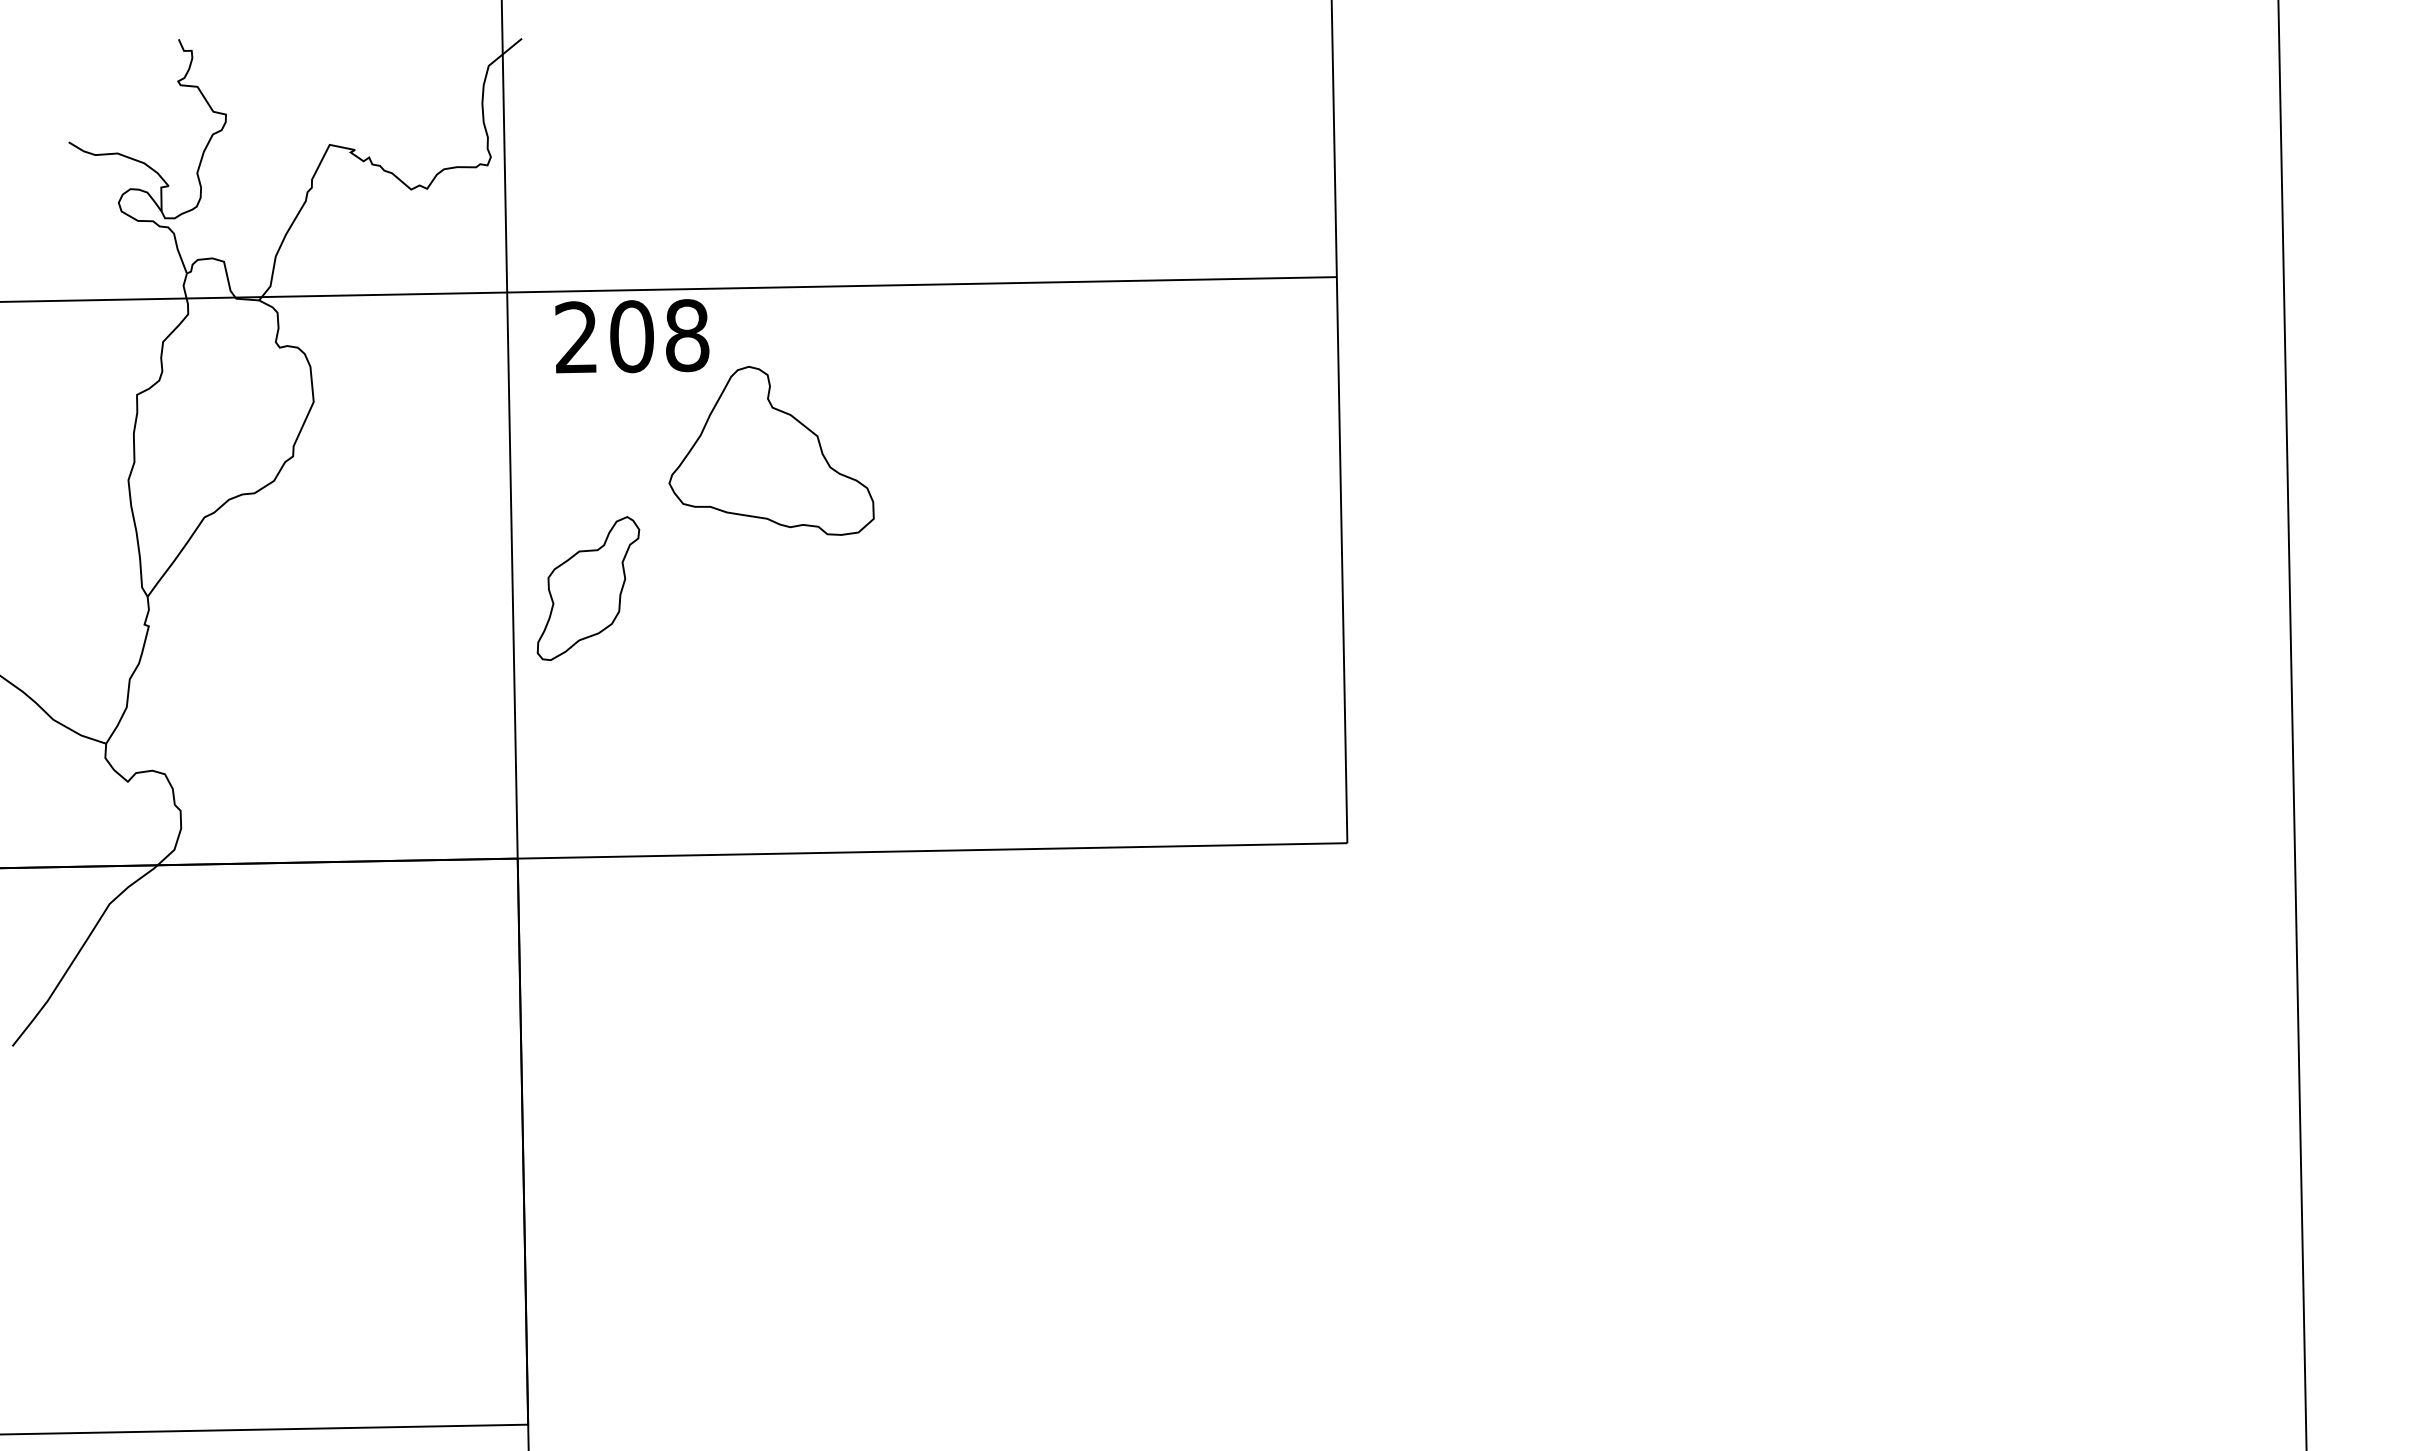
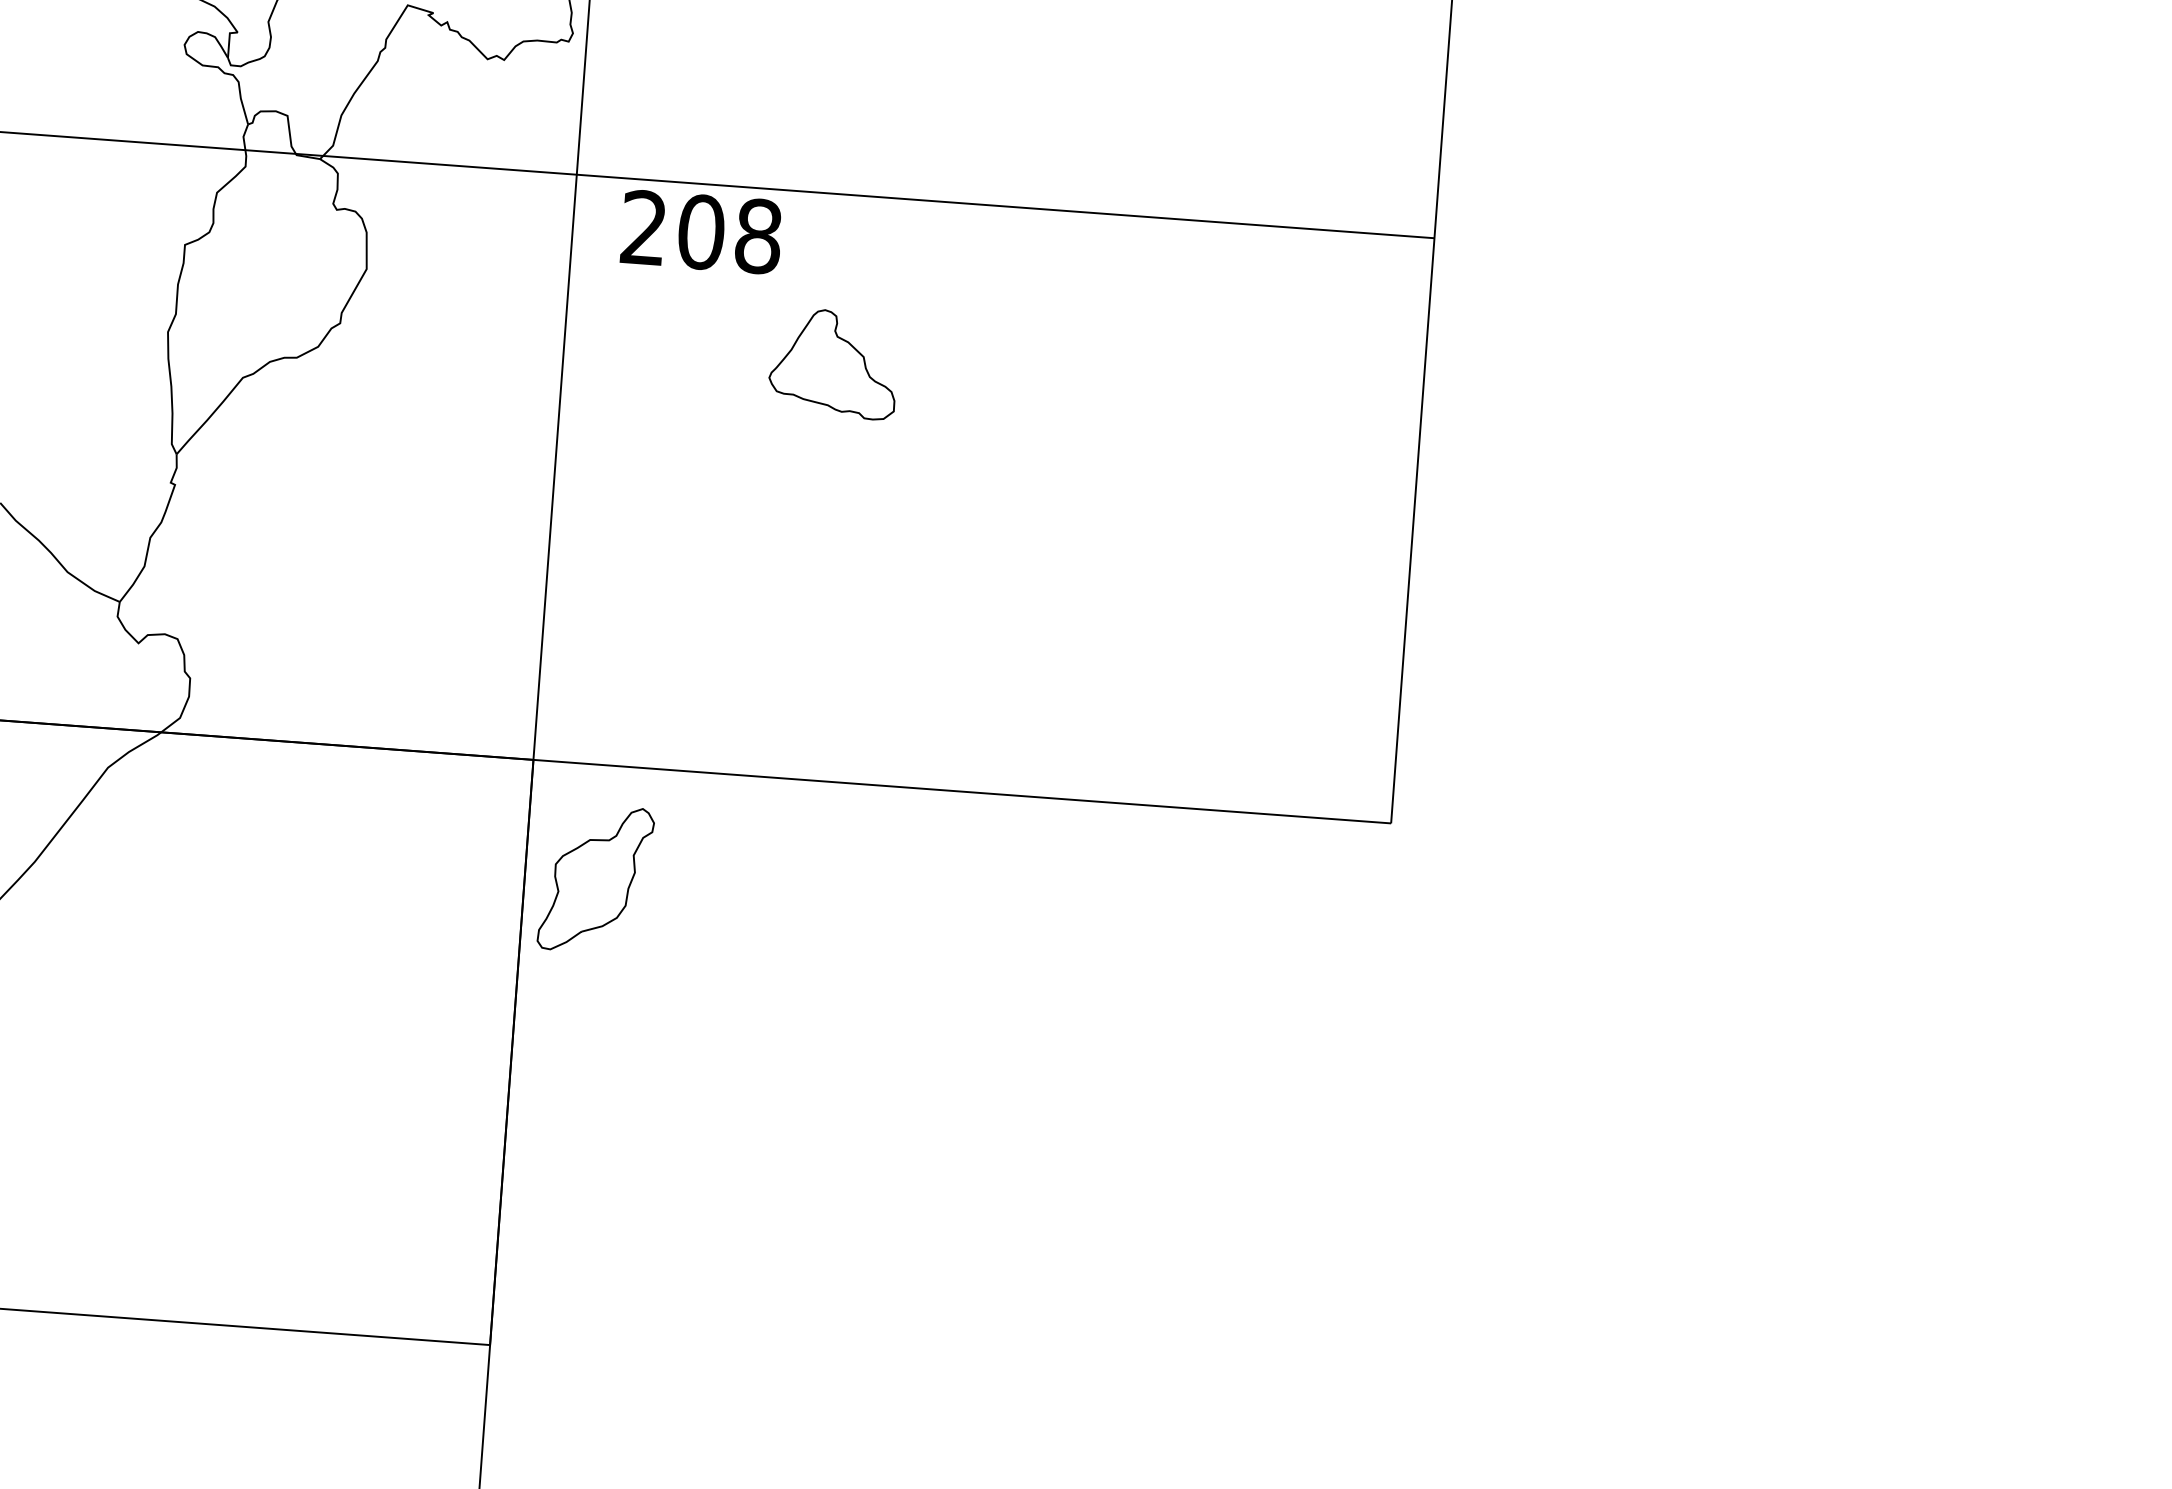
part: (771, 450) -> (834, 363), size x0.6
part: (588, 588) -> (596, 879), moved

